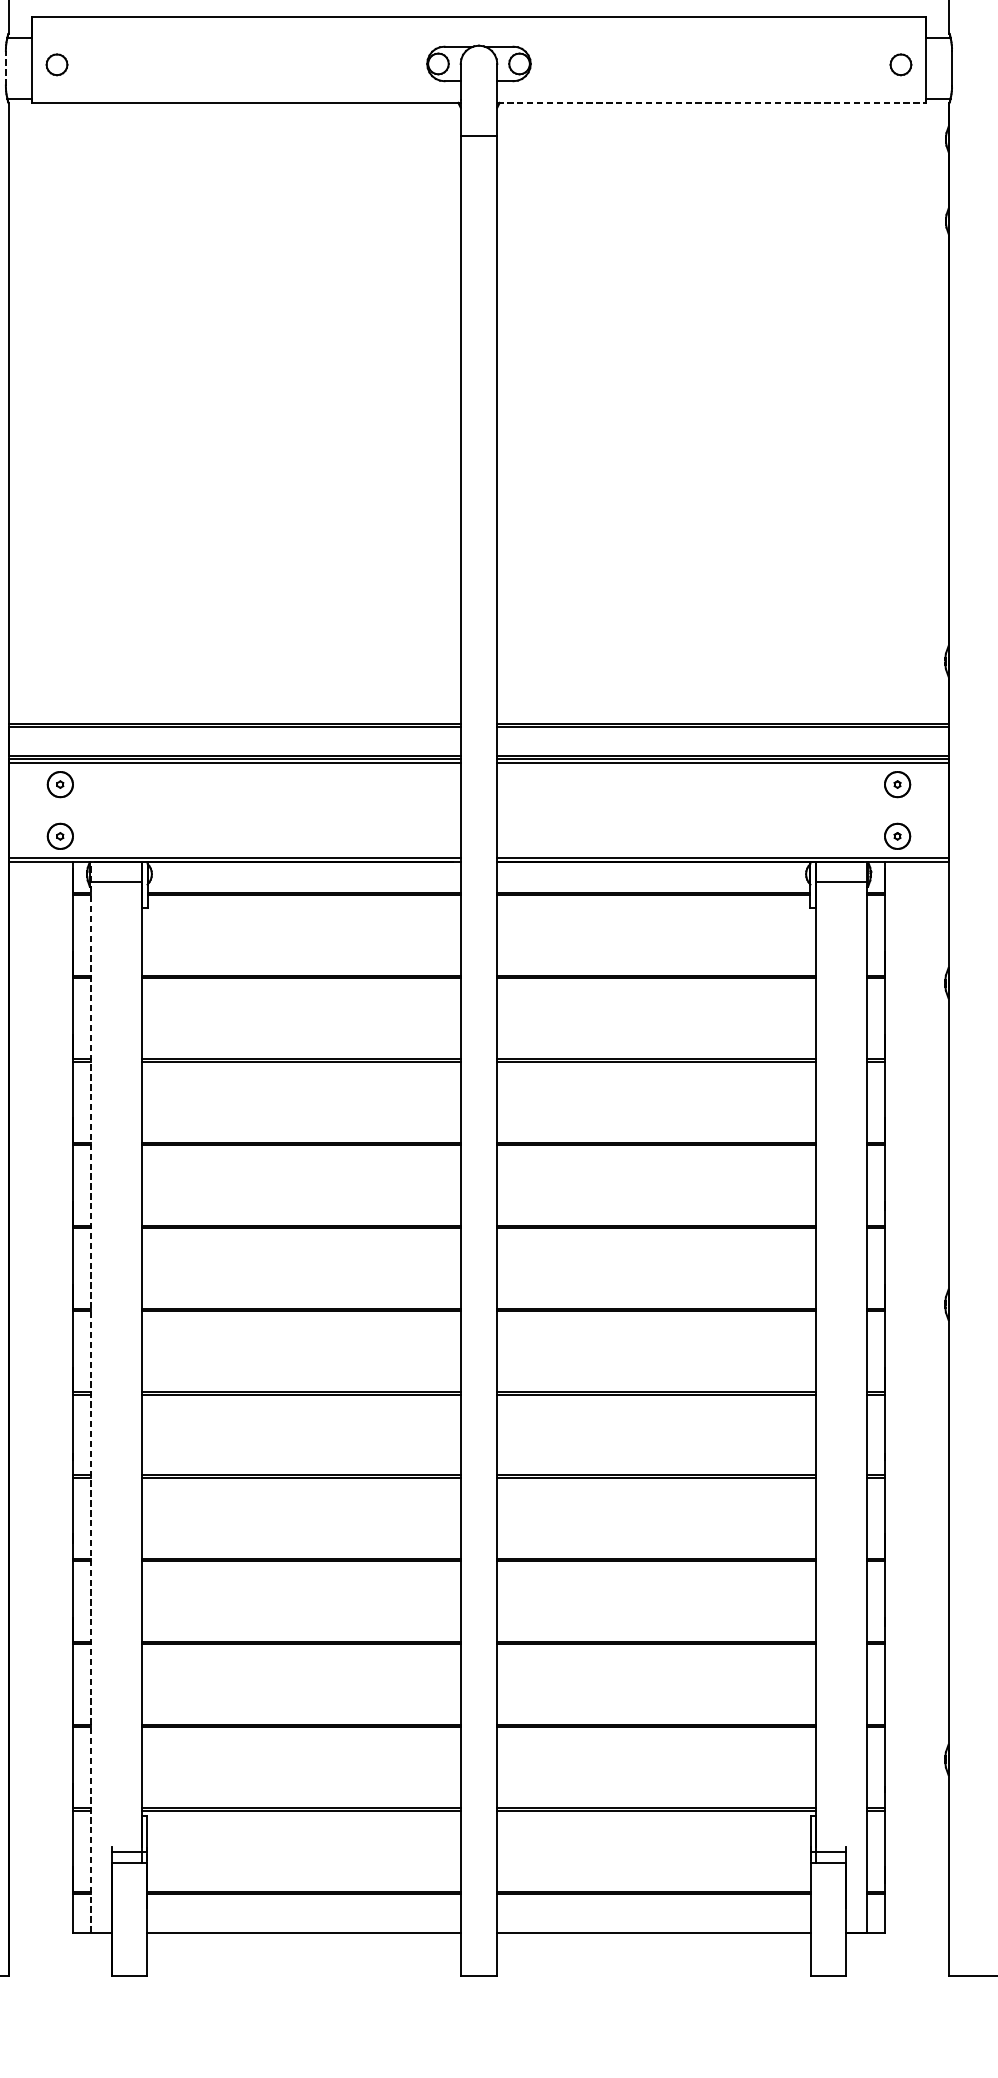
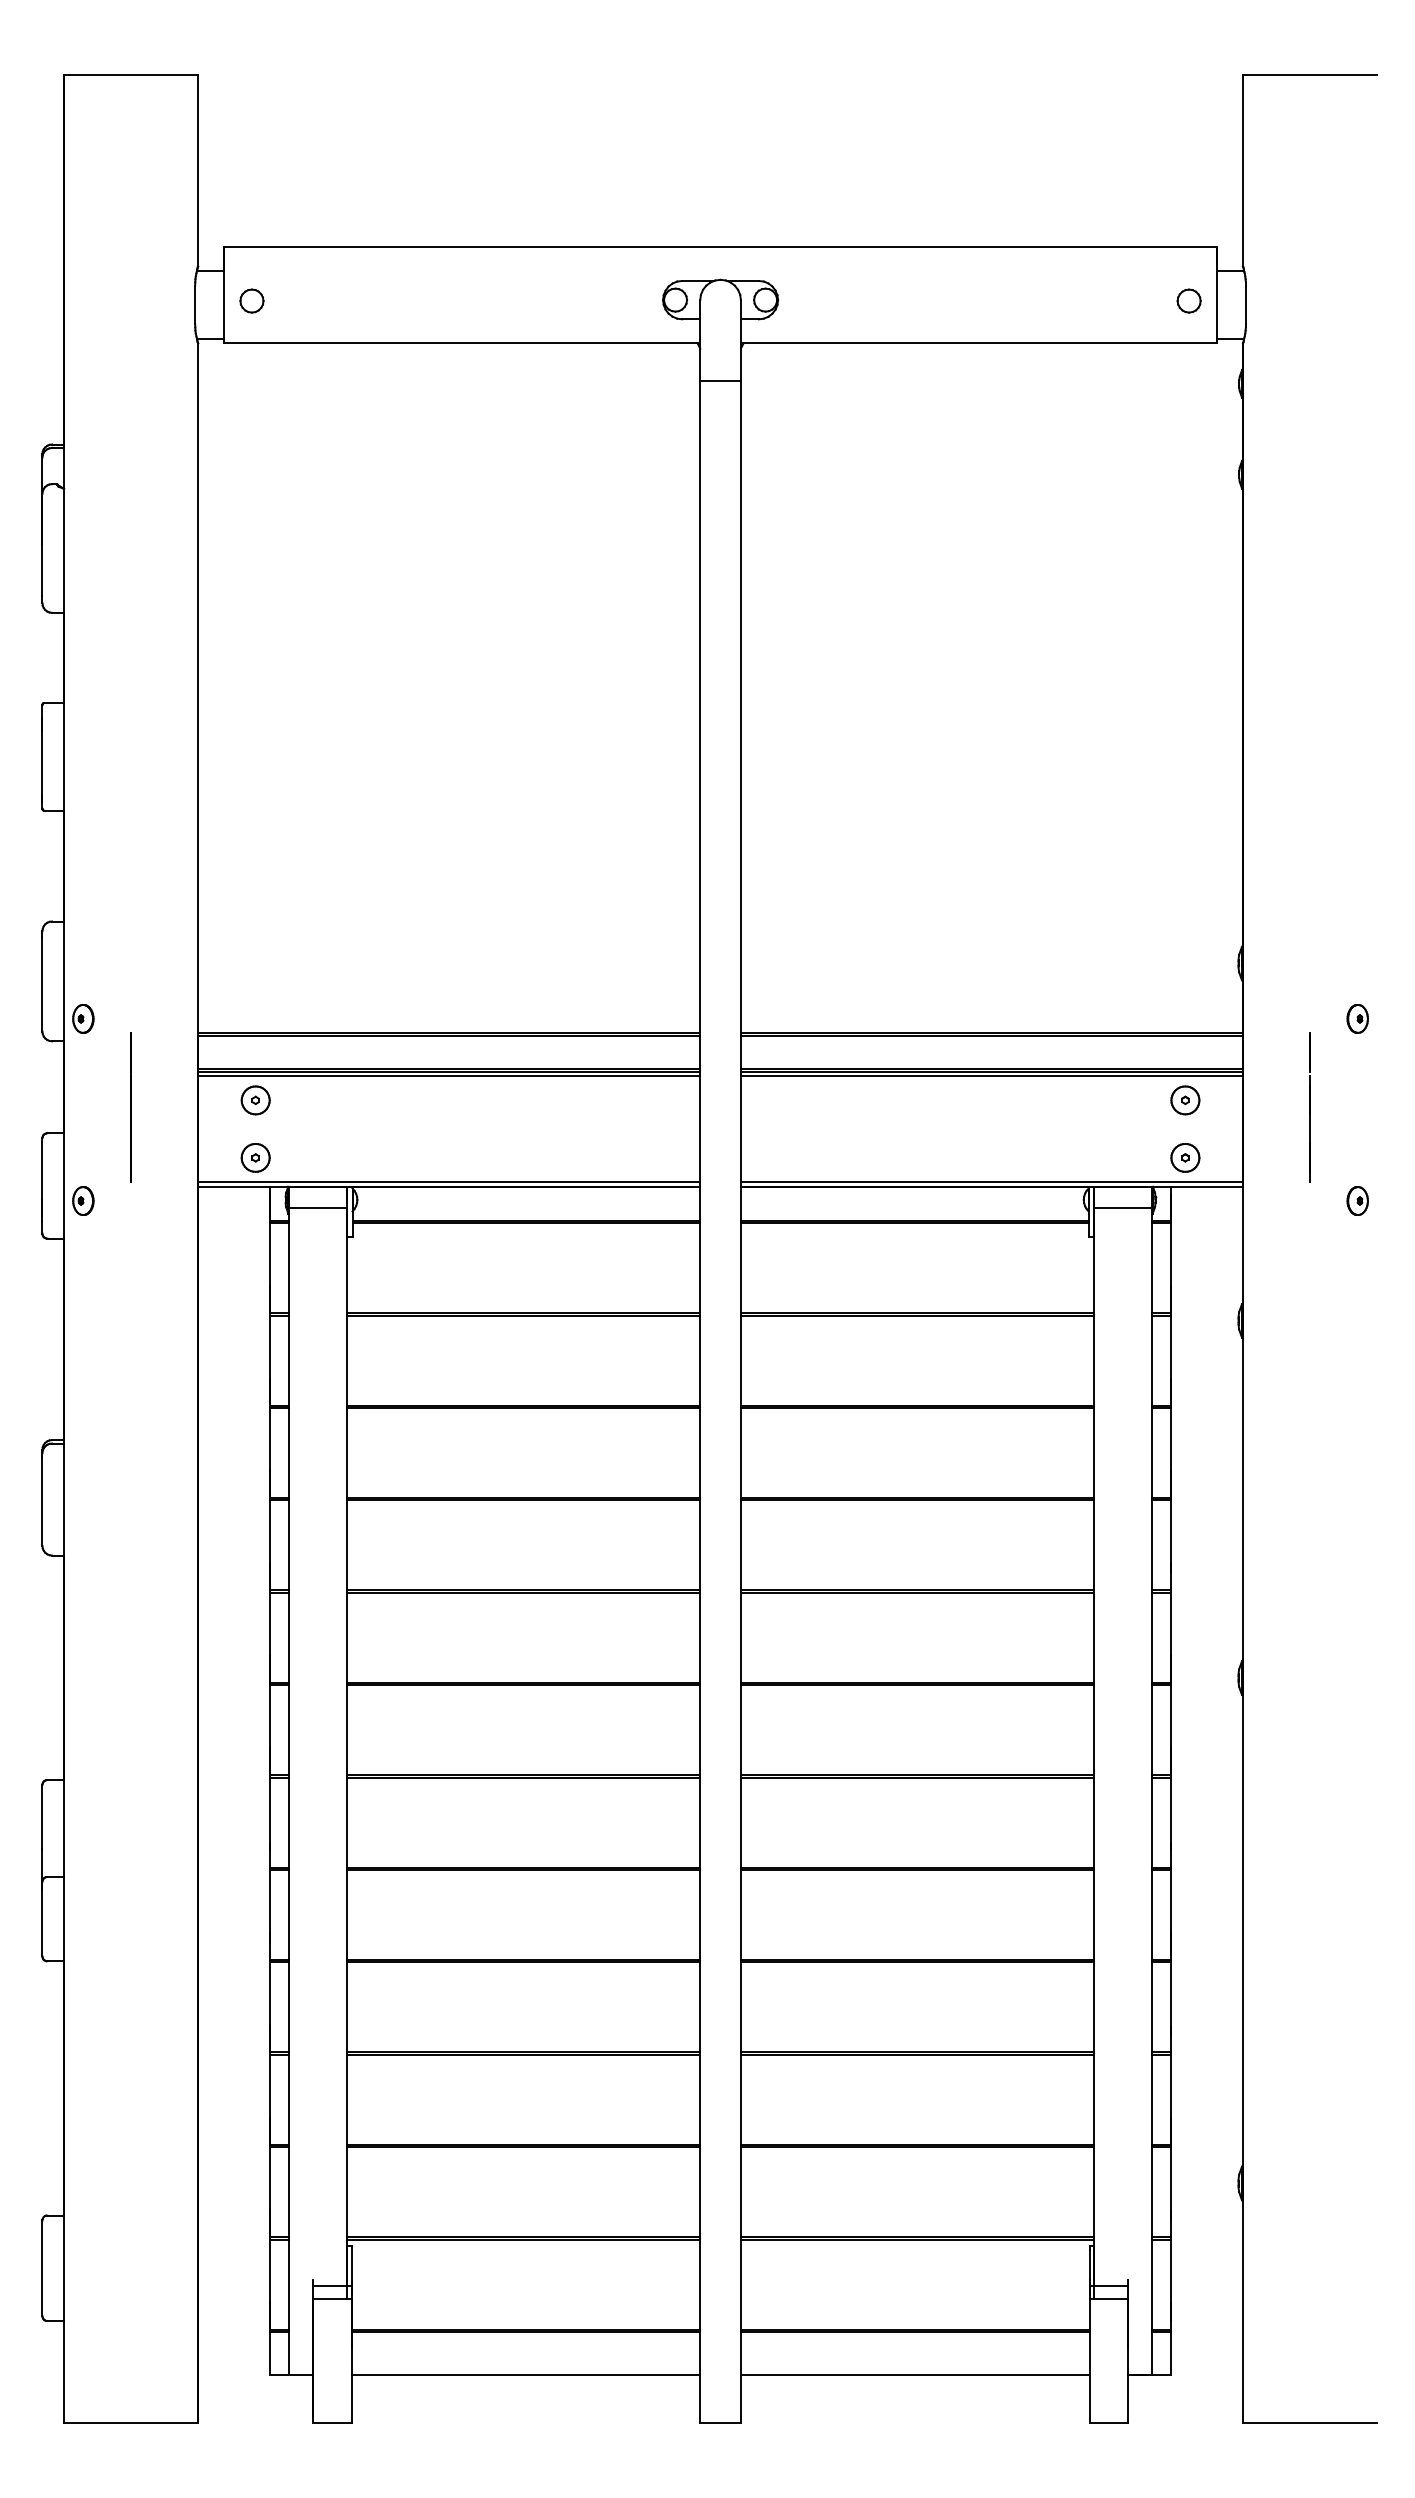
line: (6, 67) -> (195, 304), dashed -> solid
line: (712, 103) -> (979, 343), dashed -> solid
line: (90, 1397) -> (289, 1780), dashed -> solid

